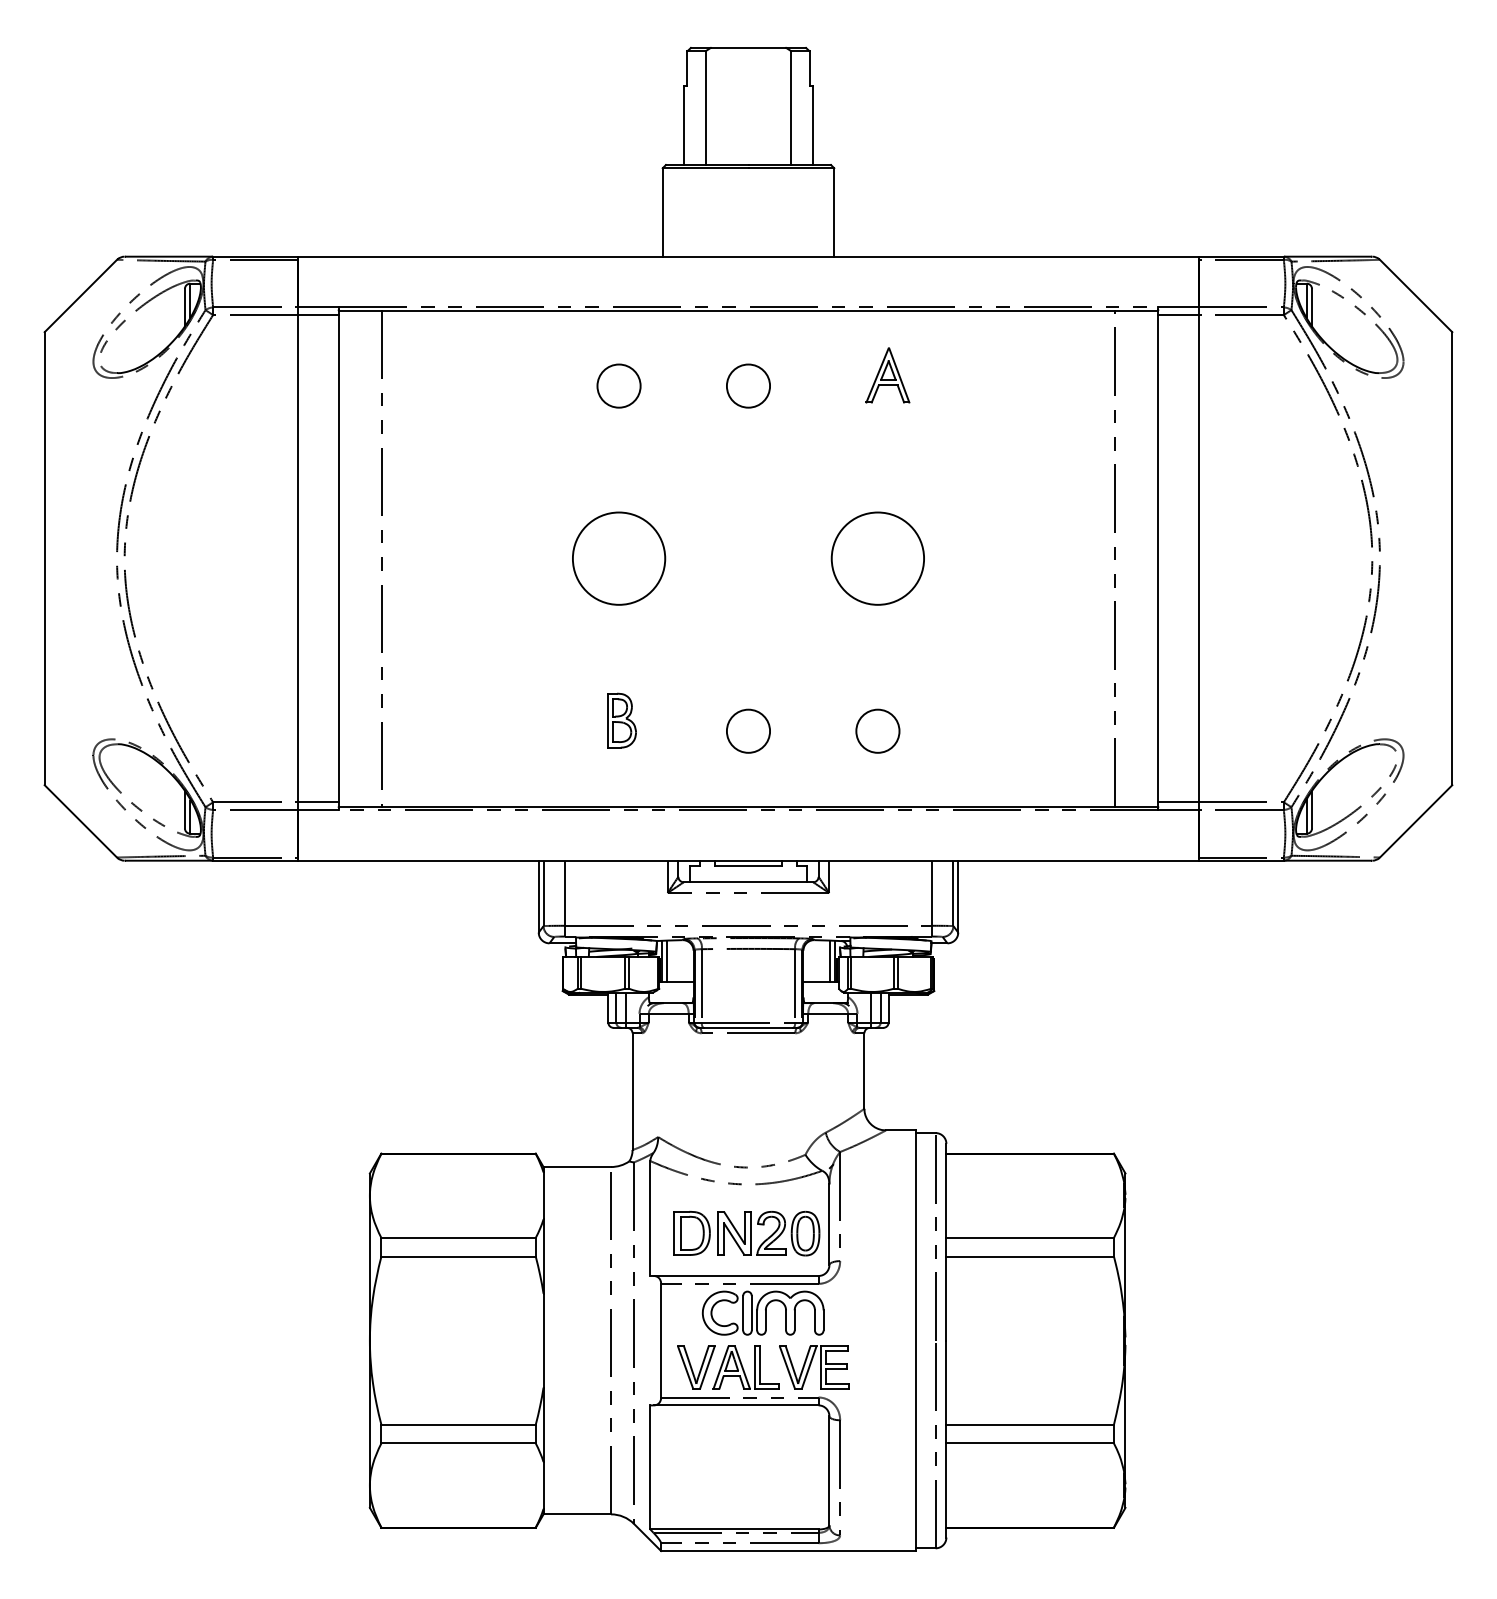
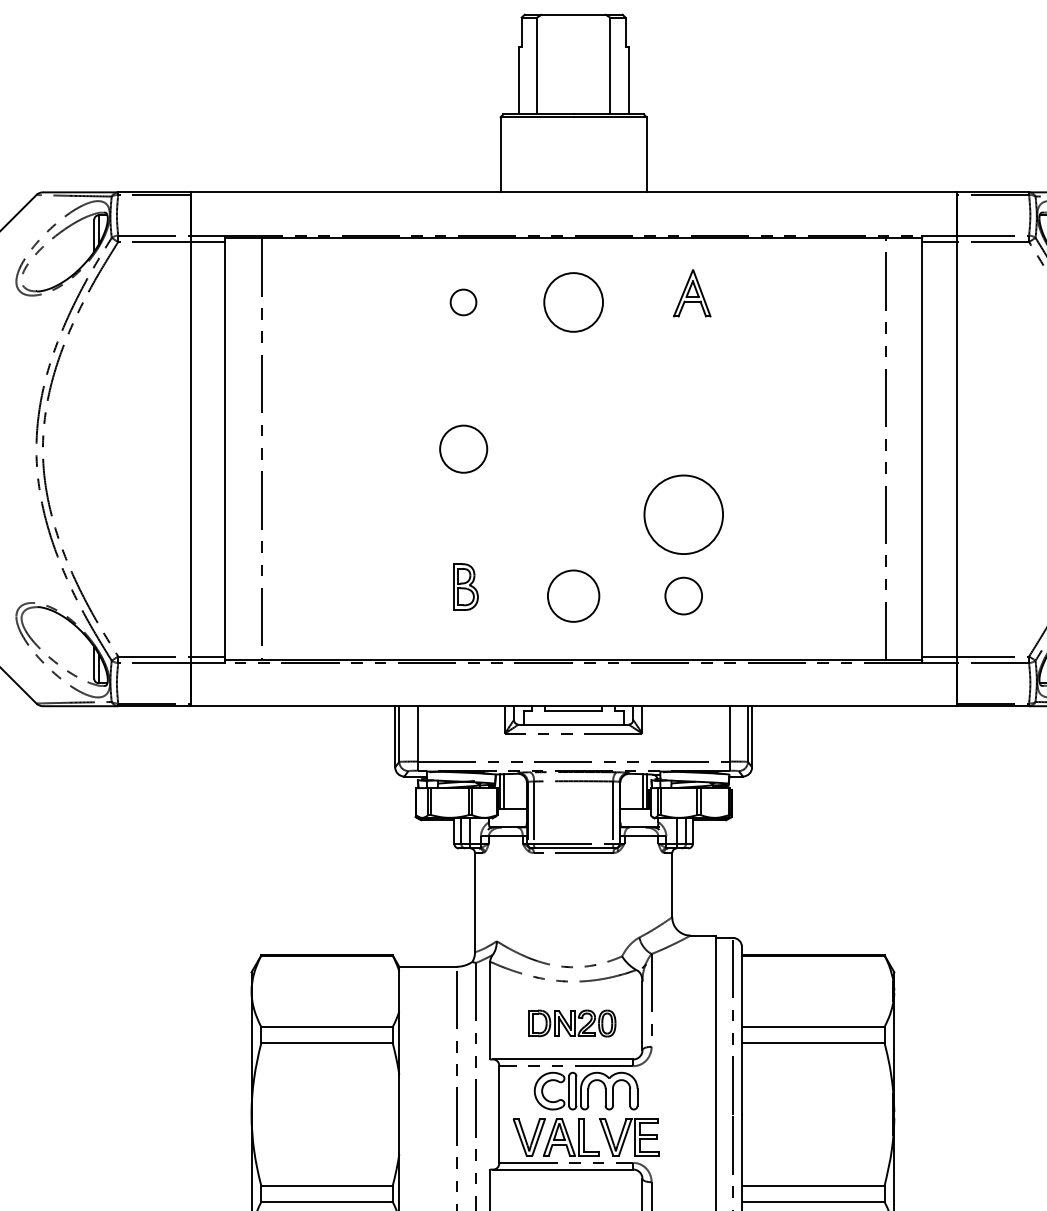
circle: (618, 385) -> (463, 301), size x0.7
circle: (748, 385) -> (573, 301), size x1.6
circle: (619, 558) -> (463, 449), size x0.6
circle: (877, 558) -> (683, 514), moved
circle: (748, 730) -> (573, 595), size x1.4
part: (746, 1233) -> (571, 1023), size x0.7

